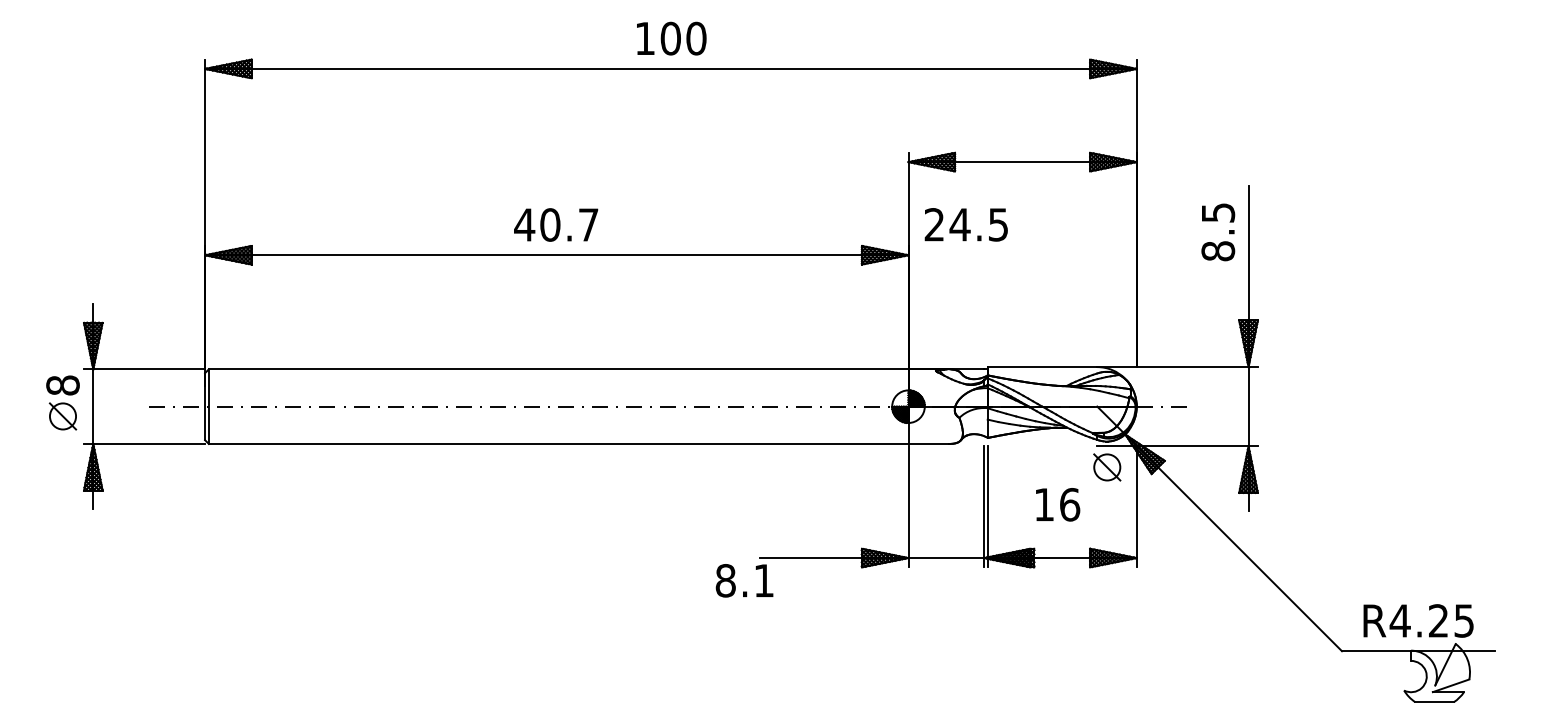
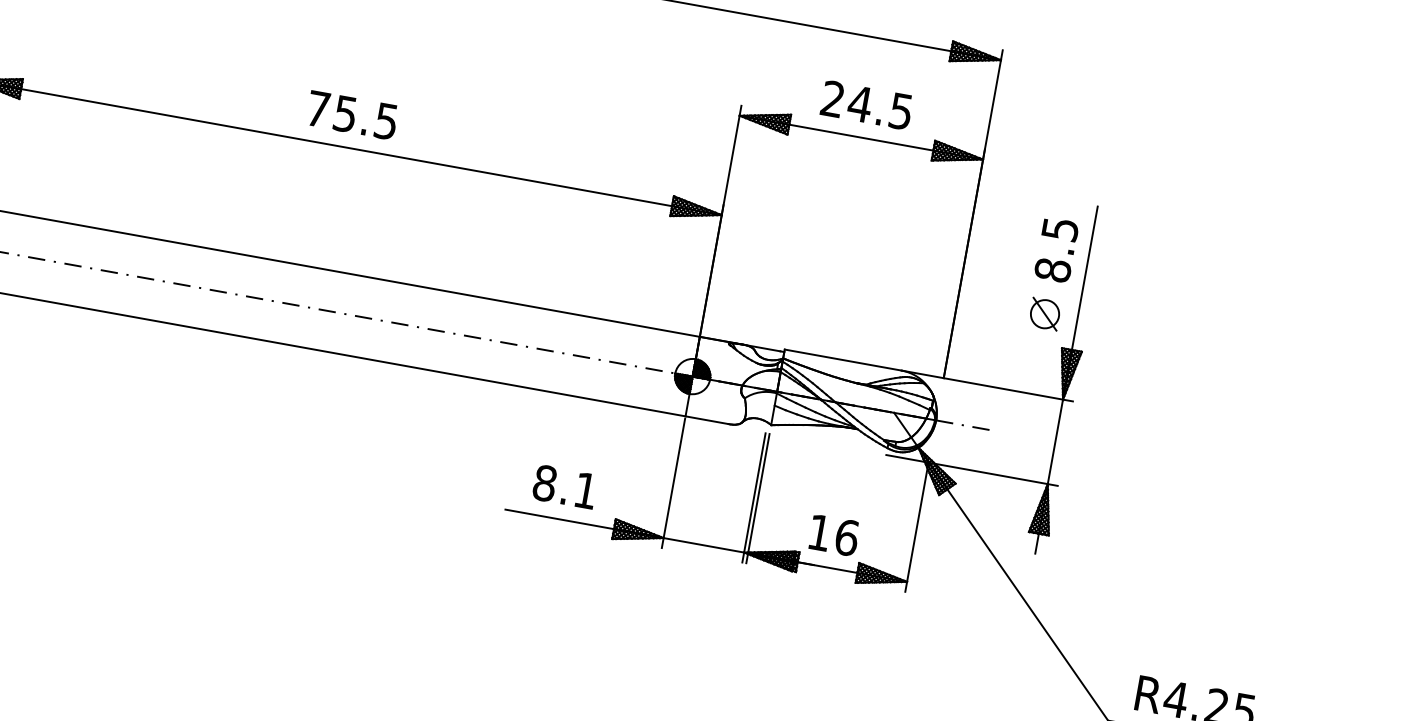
text: (556, 224) -> (352, 114), 40.7 -> 75.5
text: (965, 224) -> (866, 104), moved
part: (1107, 467) -> (1045, 314), moved
text: (1058, 504) -> (834, 535), moved
text: (744, 580) -> (564, 486), moved

